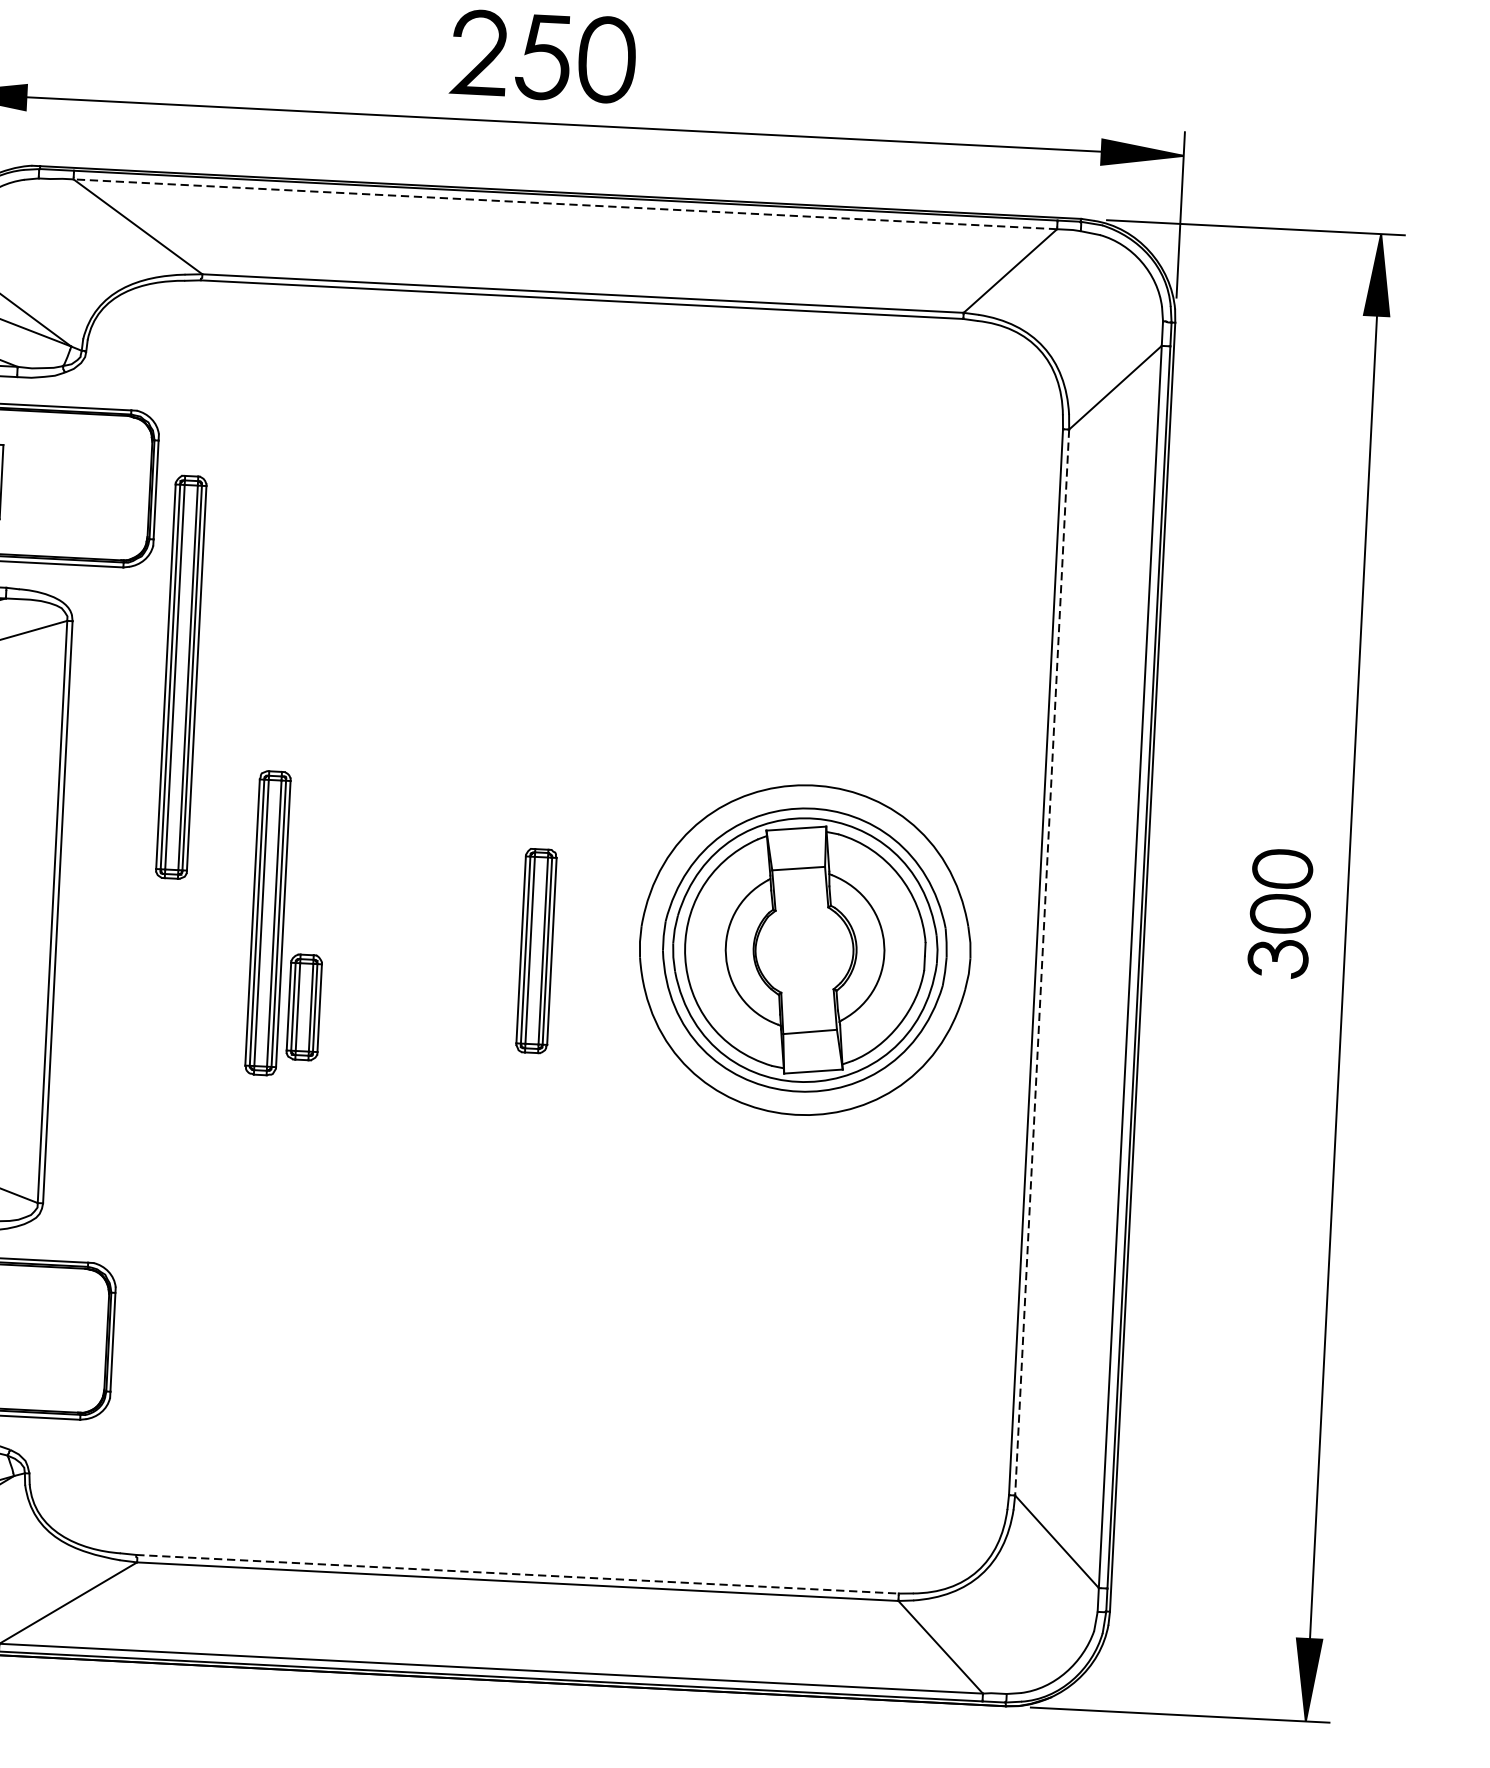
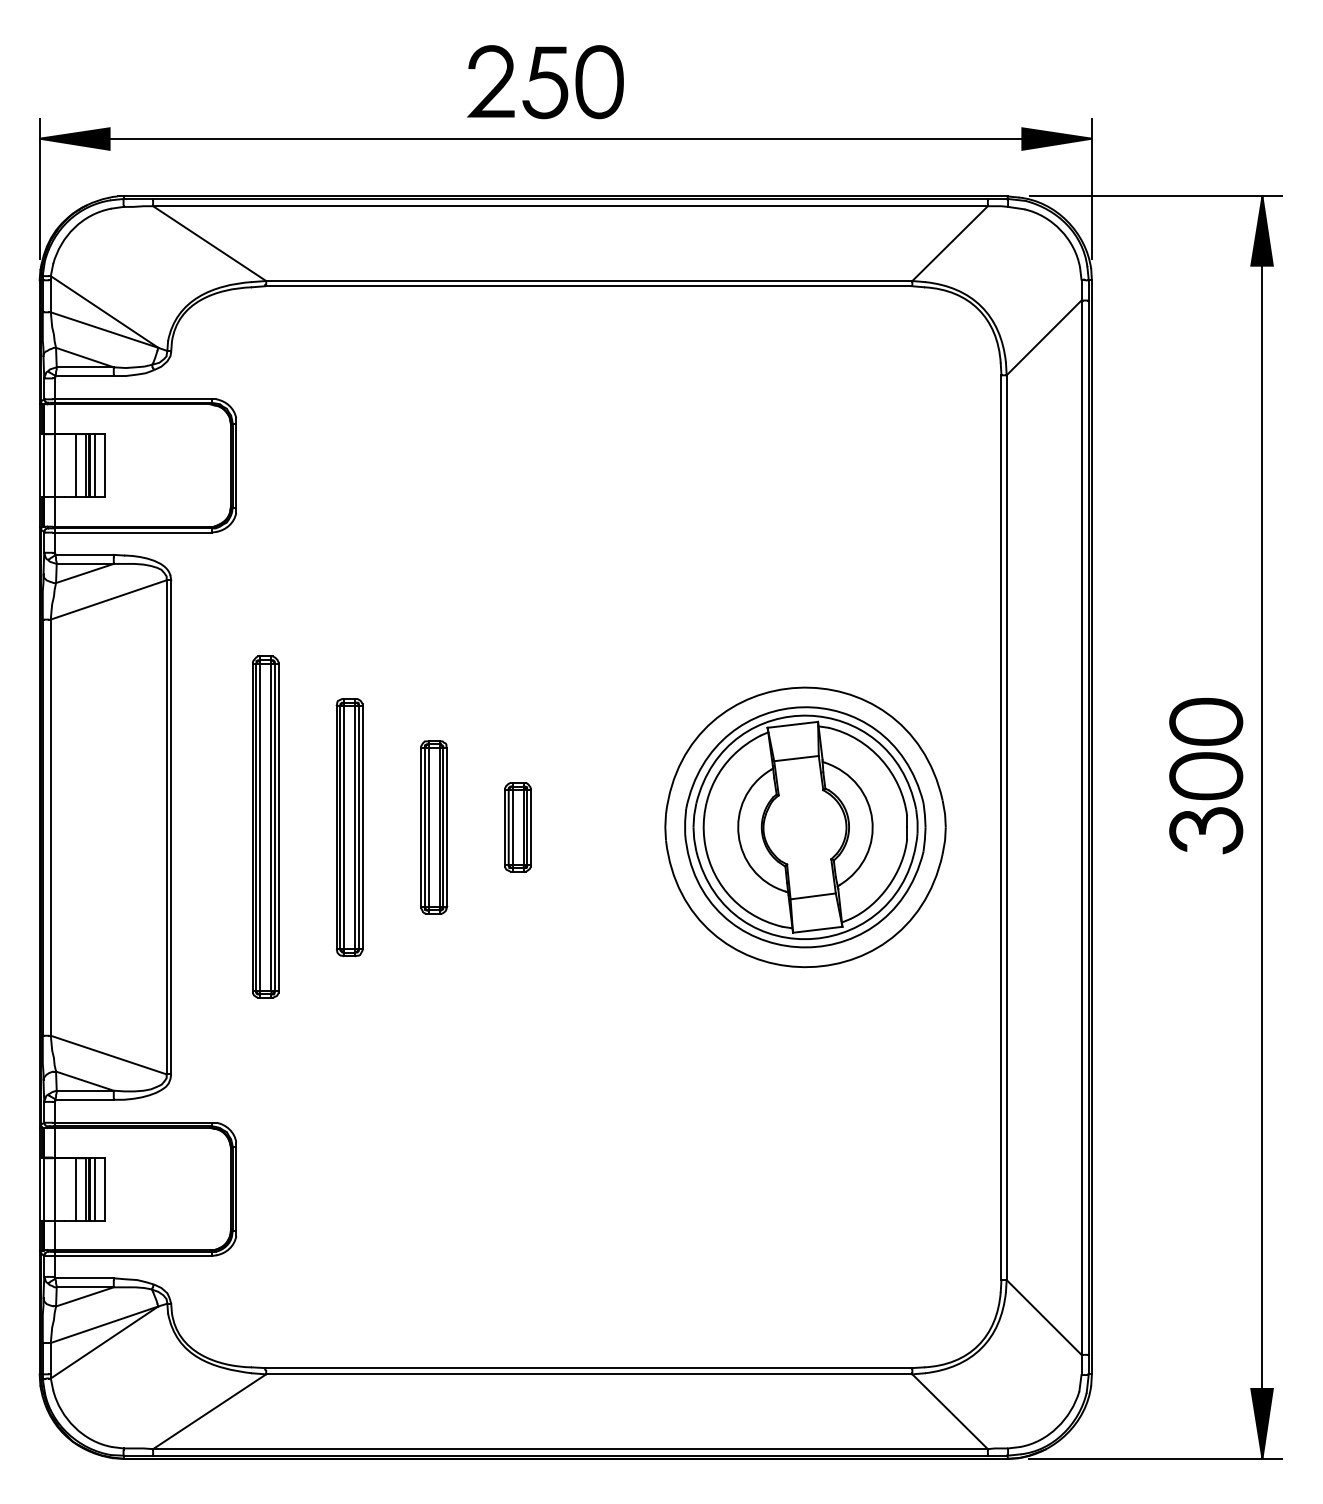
line: (565, 204) -> (570, 206), dashed -> solid
part: (181, 676) -> (265, 826), moved
part: (1280, 914) -> (1206, 776), size x1.43
part: (536, 950) -> (434, 827), moved
line: (1041, 963) -> (1006, 828), dashed -> solid
part: (303, 1007) -> (517, 827), moved
line: (517, 1574) -> (588, 1368), dashed -> solid

